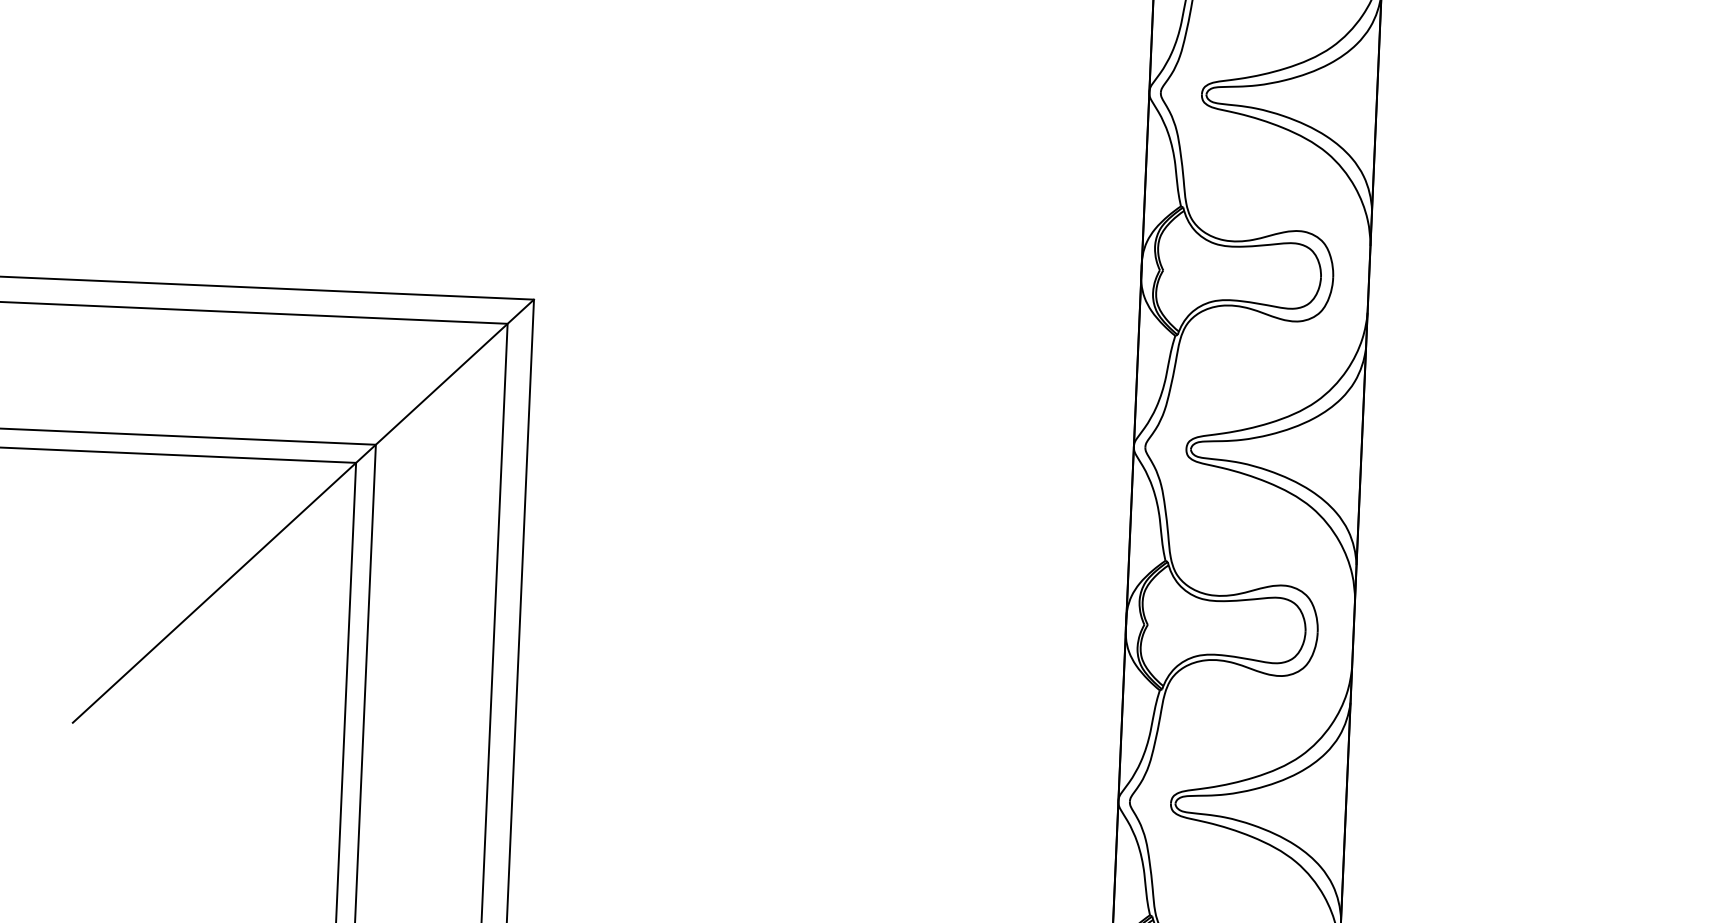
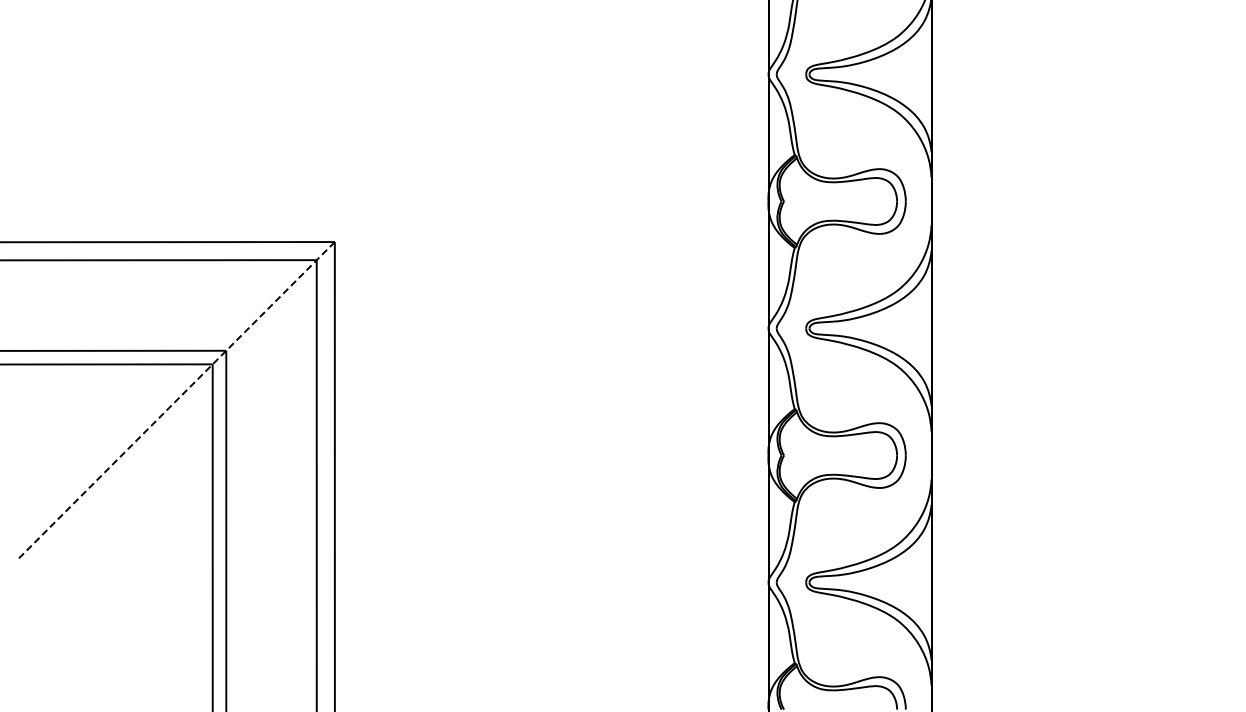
line: (303, 511) -> (176, 400), solid -> dashed

